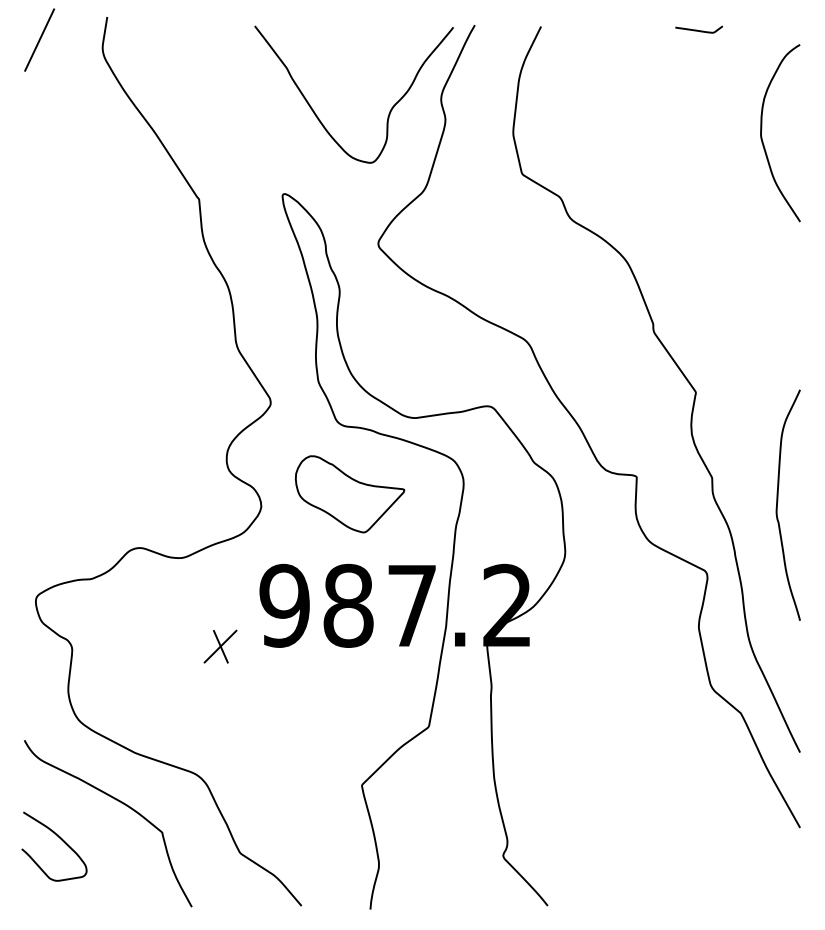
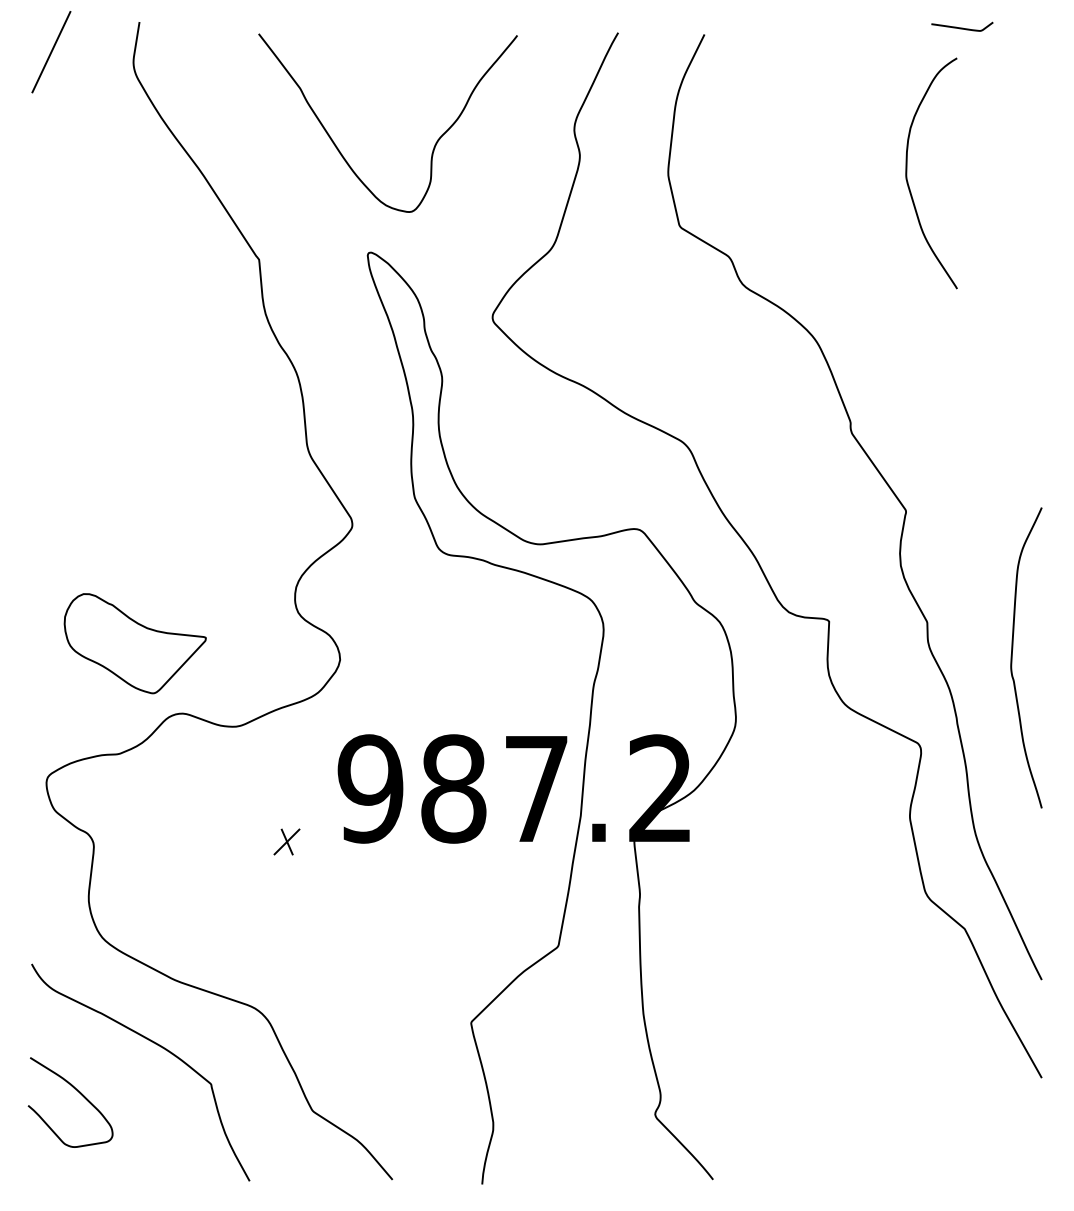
curve: (697, 29) -> (960, 26), moved
curve: (389, 111) -> (434, 145), moved
curve: (762, 136) -> (908, 177), moved
part: (350, 494) -> (135, 643), moved
part: (220, 646) -> (286, 841), size x0.6

